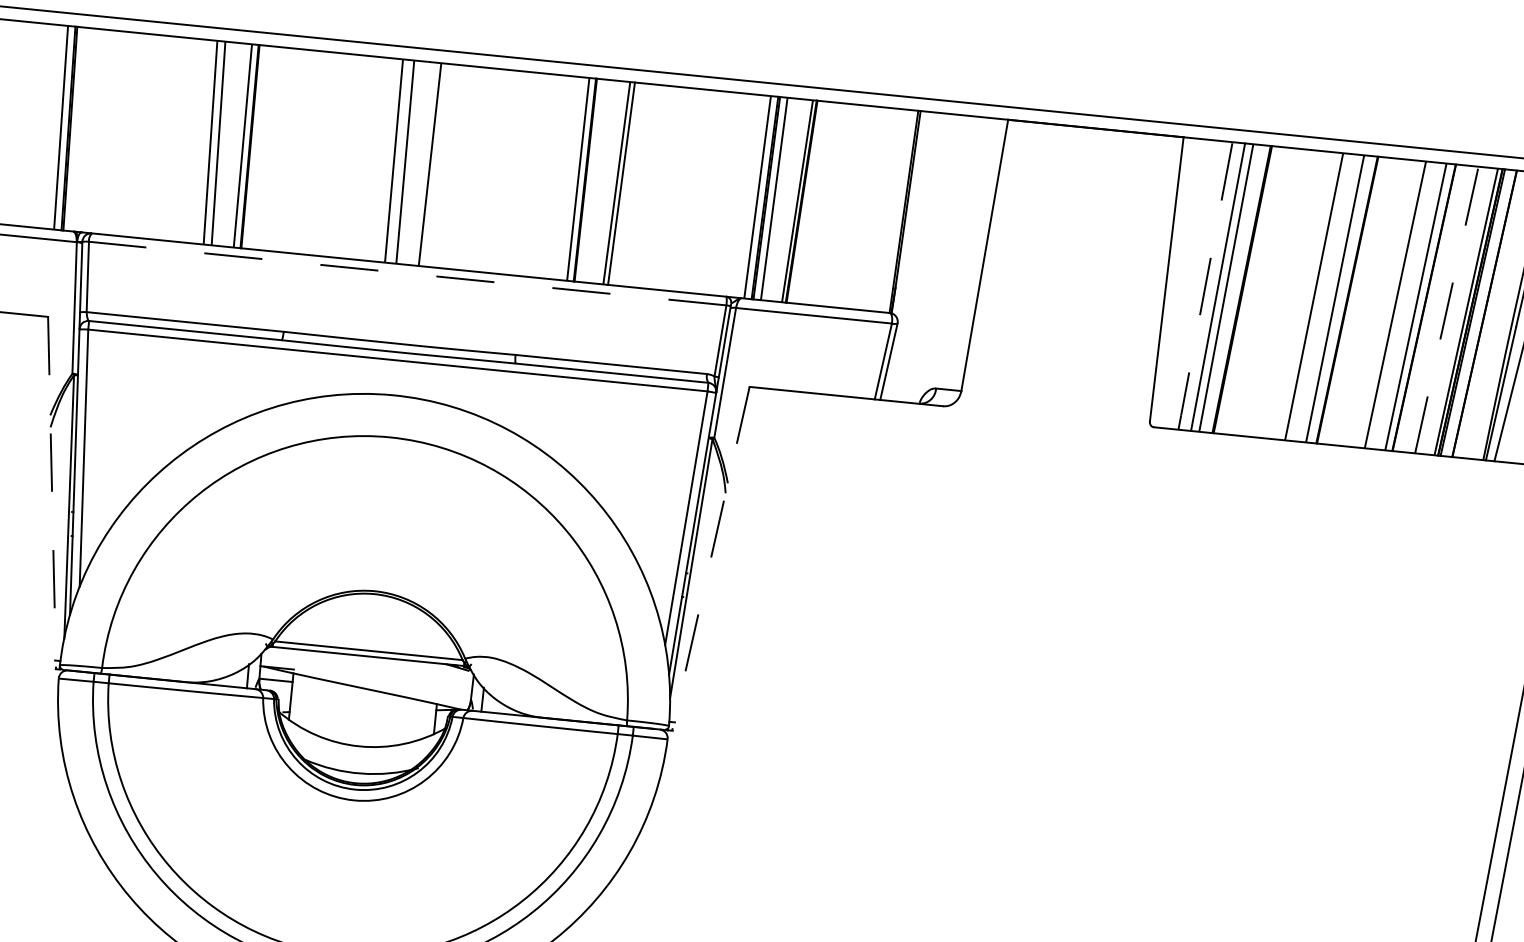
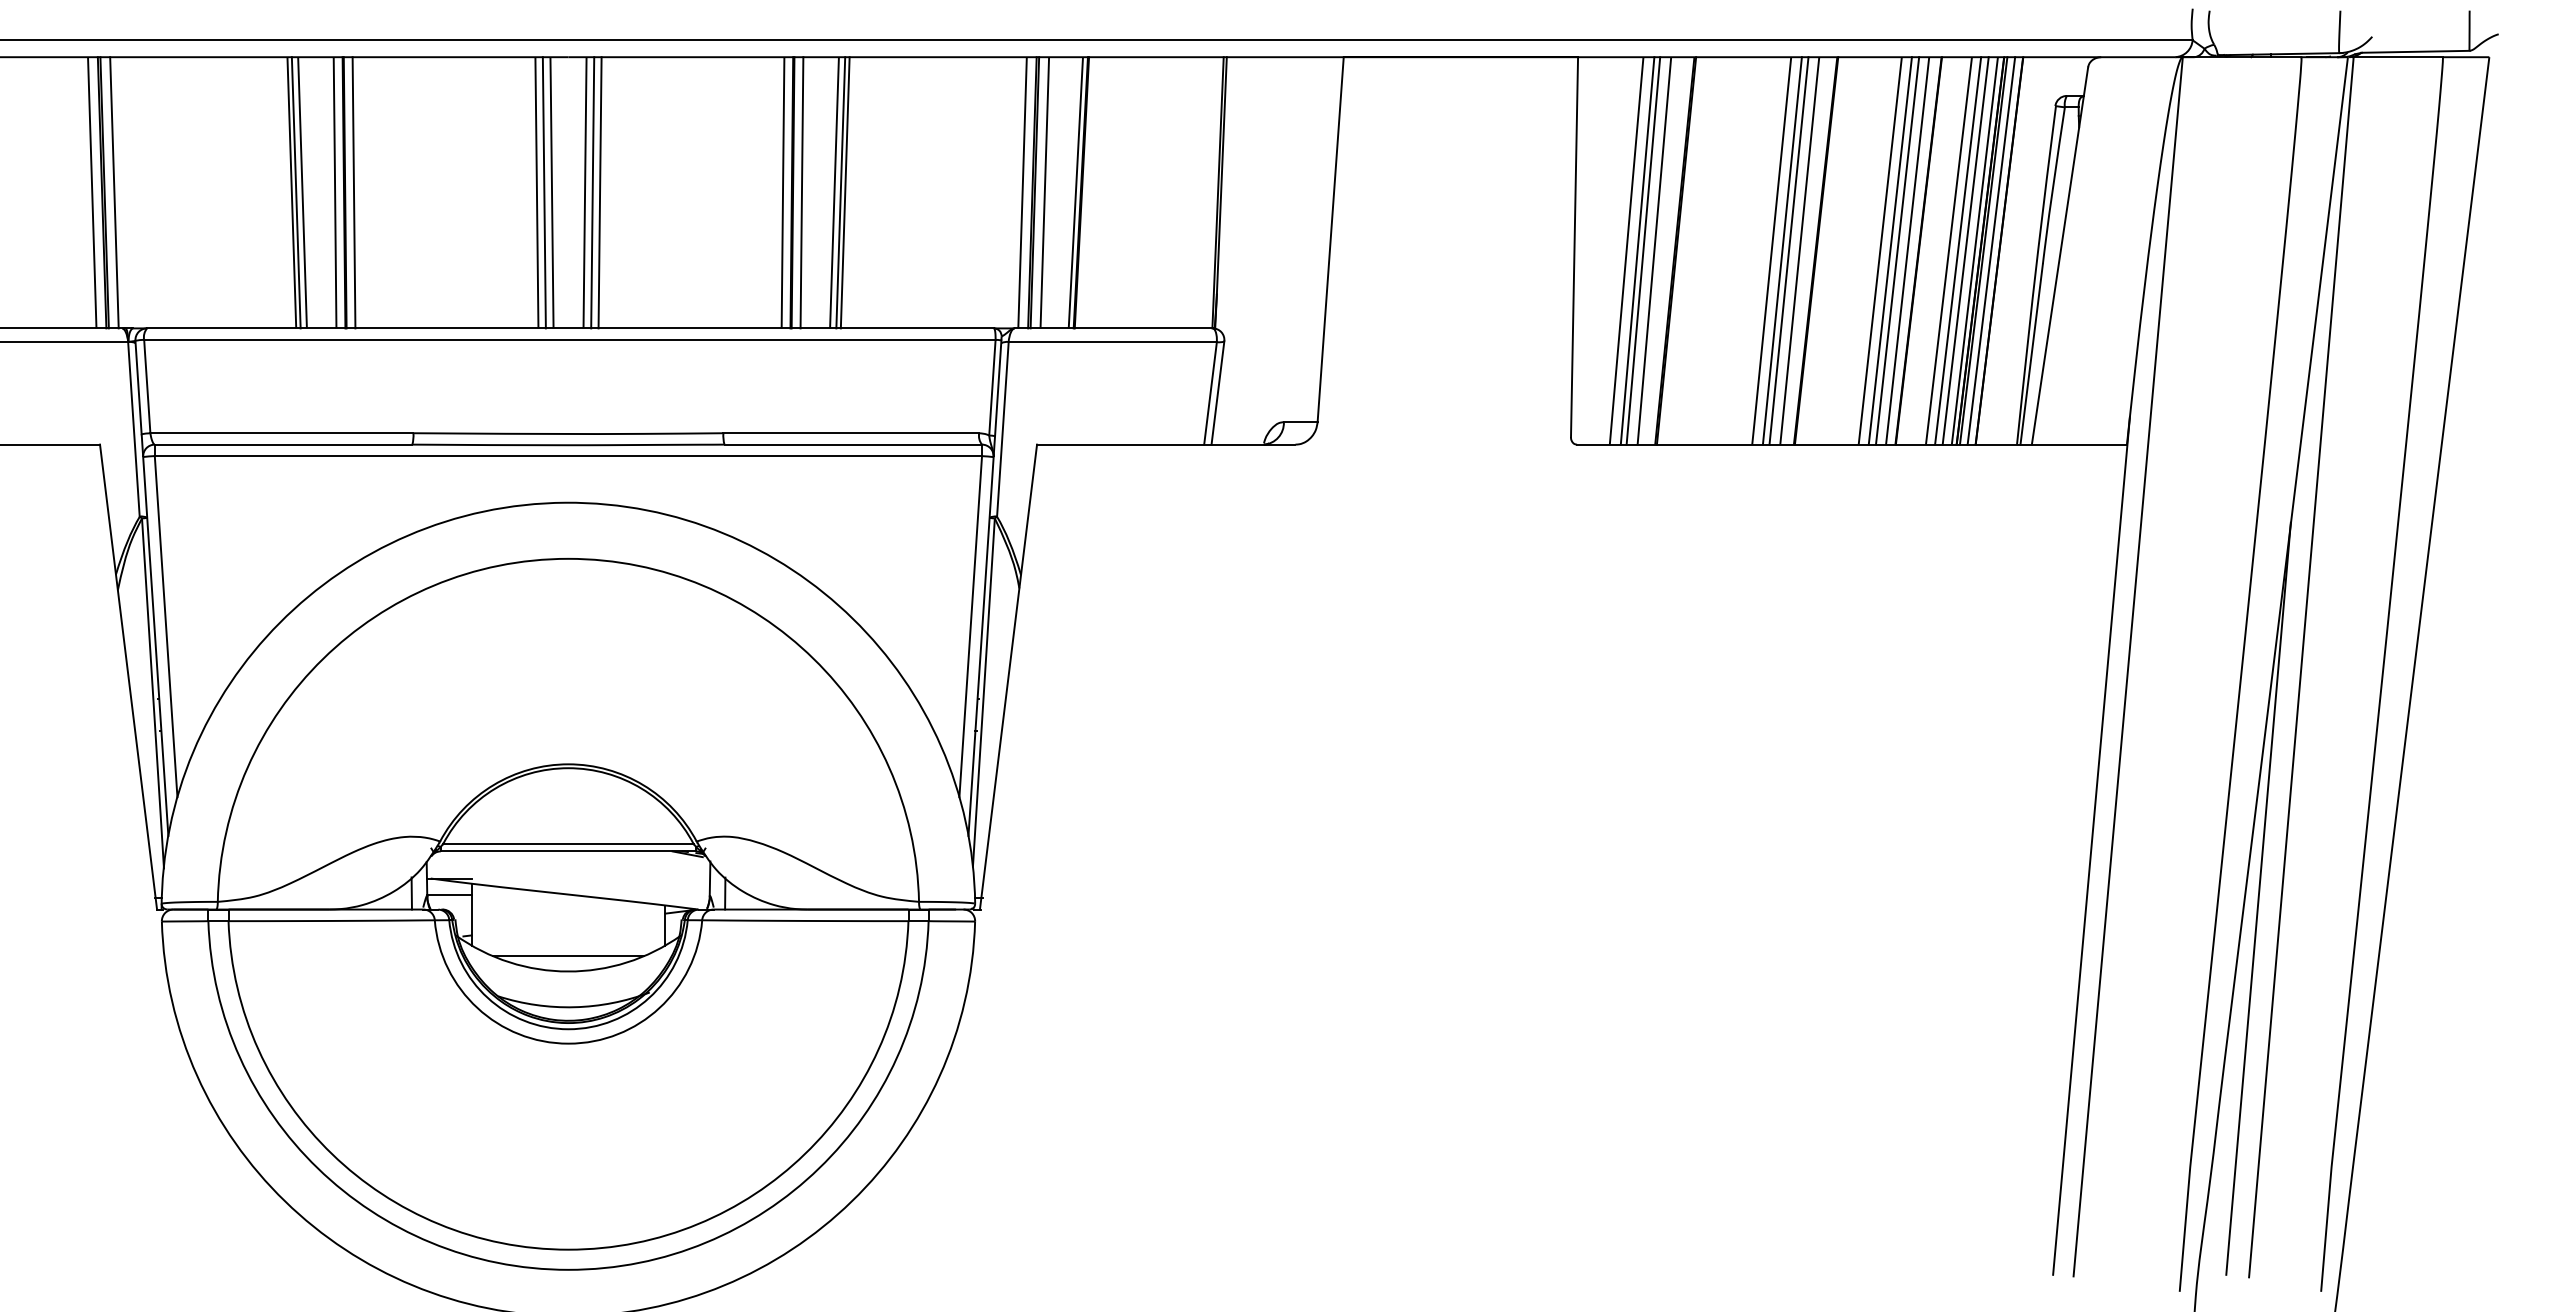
line: (77, 129) -> (114, 192), added
line: (213, 142) -> (295, 192), added
line: (256, 147) -> (353, 192), added
line: (398, 161) -> (543, 192), added
line: (435, 164) -> (592, 192), added
line: (440, 165) -> (599, 192), added
line: (592, 180) -> (801, 192), added
line: (624, 183) -> (844, 192), added
line: (407, 273) -> (569, 339), dashed -> solid
line: (1205, 285) -> (1626, 250), dashed -> solid
line: (1213, 286) -> (1637, 250), added
line: (1321, 297) -> (1781, 250), added
line: (1326, 297) -> (1788, 250), added
line: (1402, 305) -> (1889, 250), added
line: (1408, 305) -> (1897, 250), added
line: (1447, 309) -> (1949, 250), dashed -> solid
line: (1454, 310) -> (1958, 250), added
line: (1459, 310) -> (1965, 250), added
line: (1478, 312) -> (1991, 250), added
line: (52, 493) -> (128, 677), dashed -> solid
line: (710, 559) -> (1008, 677), dashed -> solid
line: (360, 735) -> (568, 956), added

